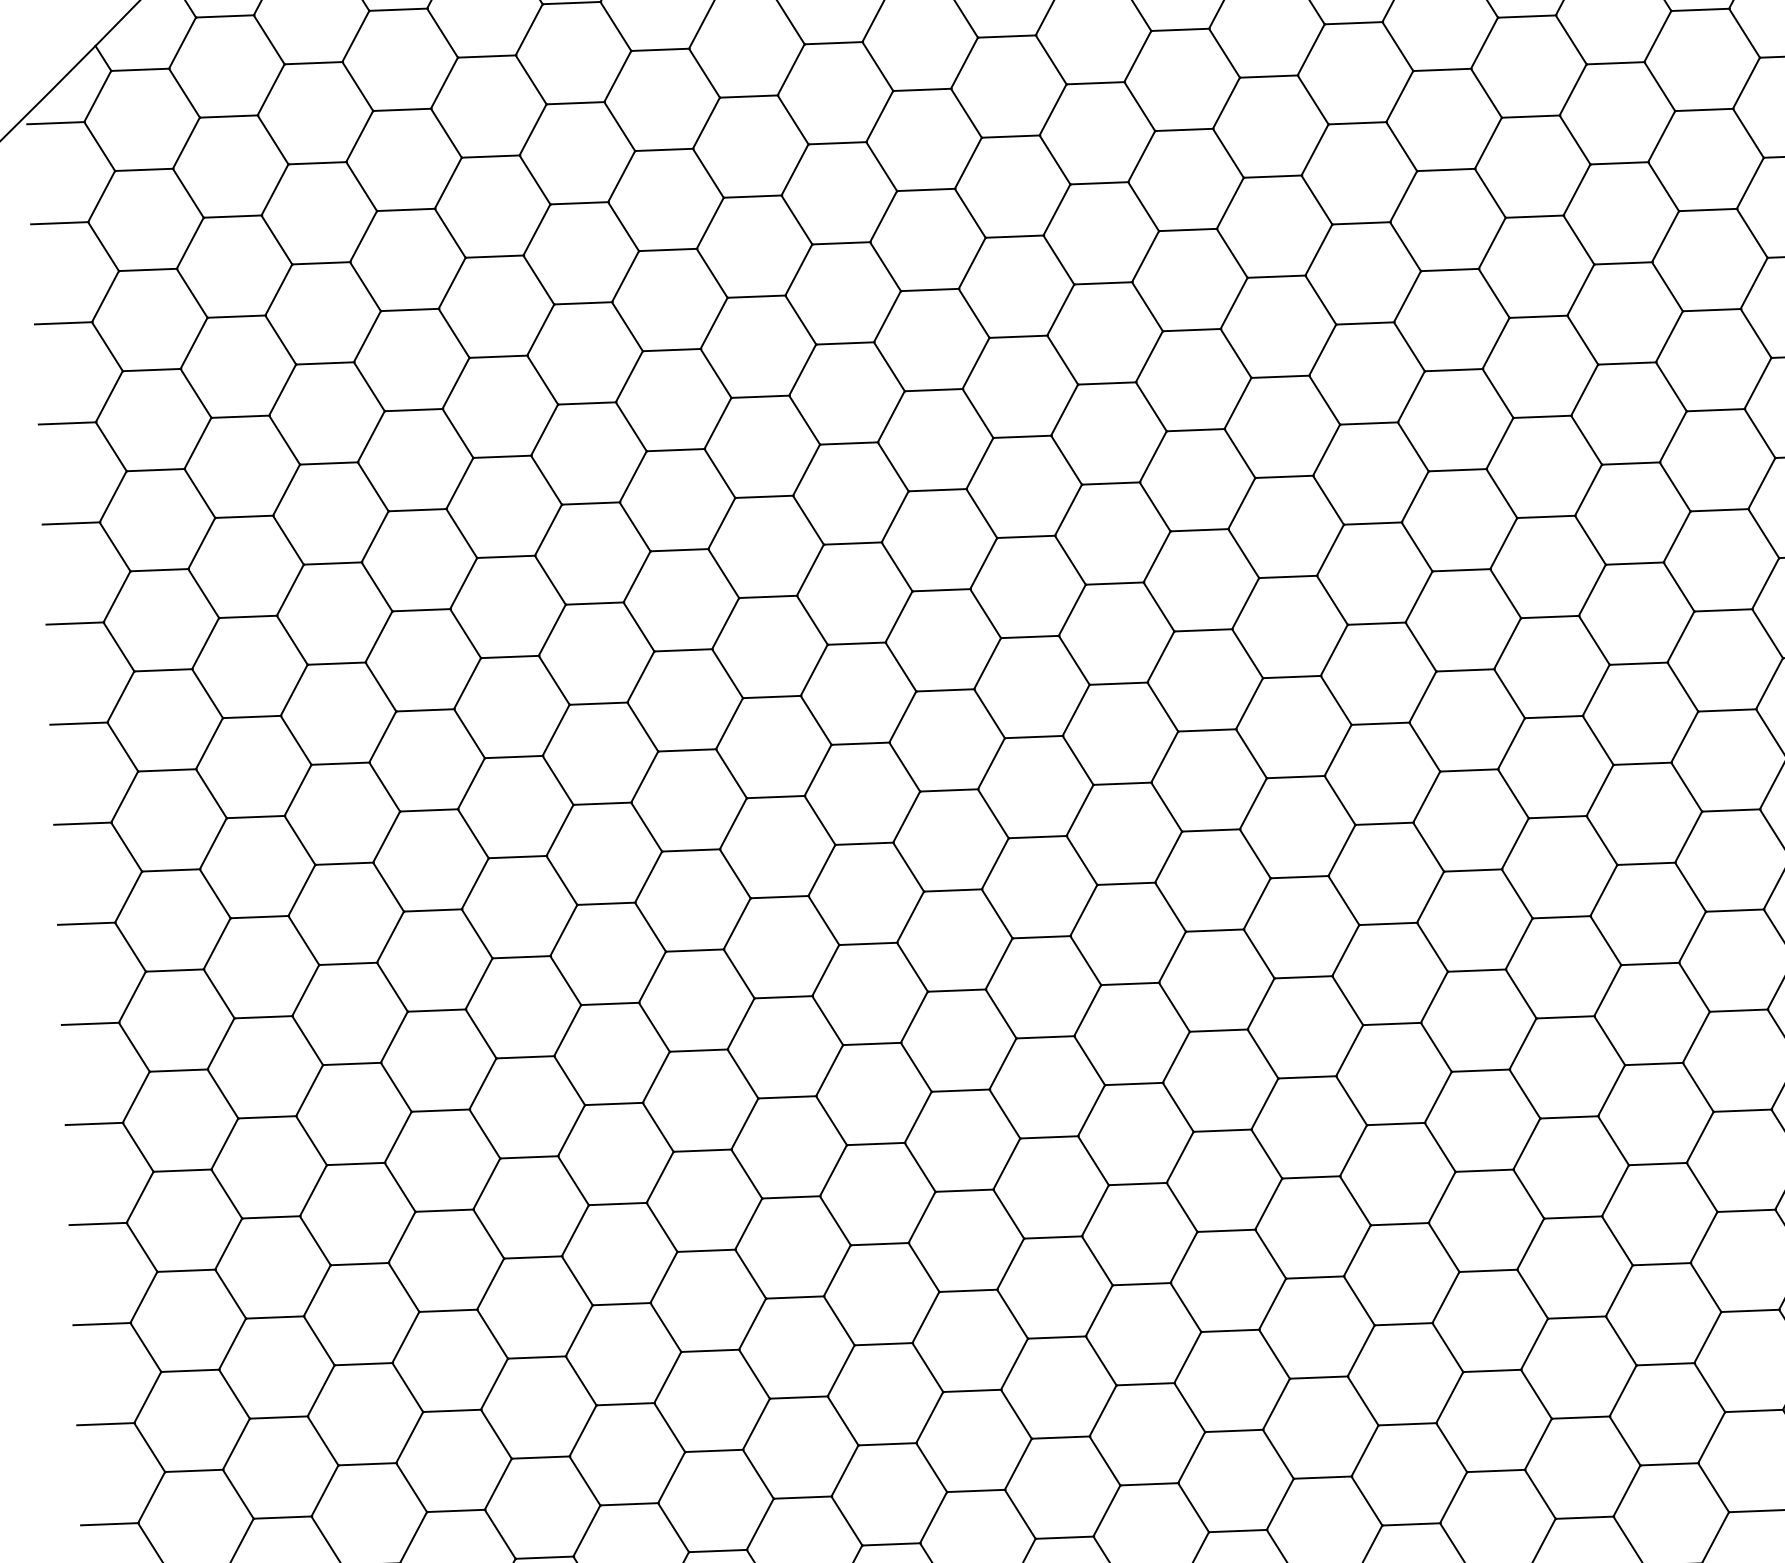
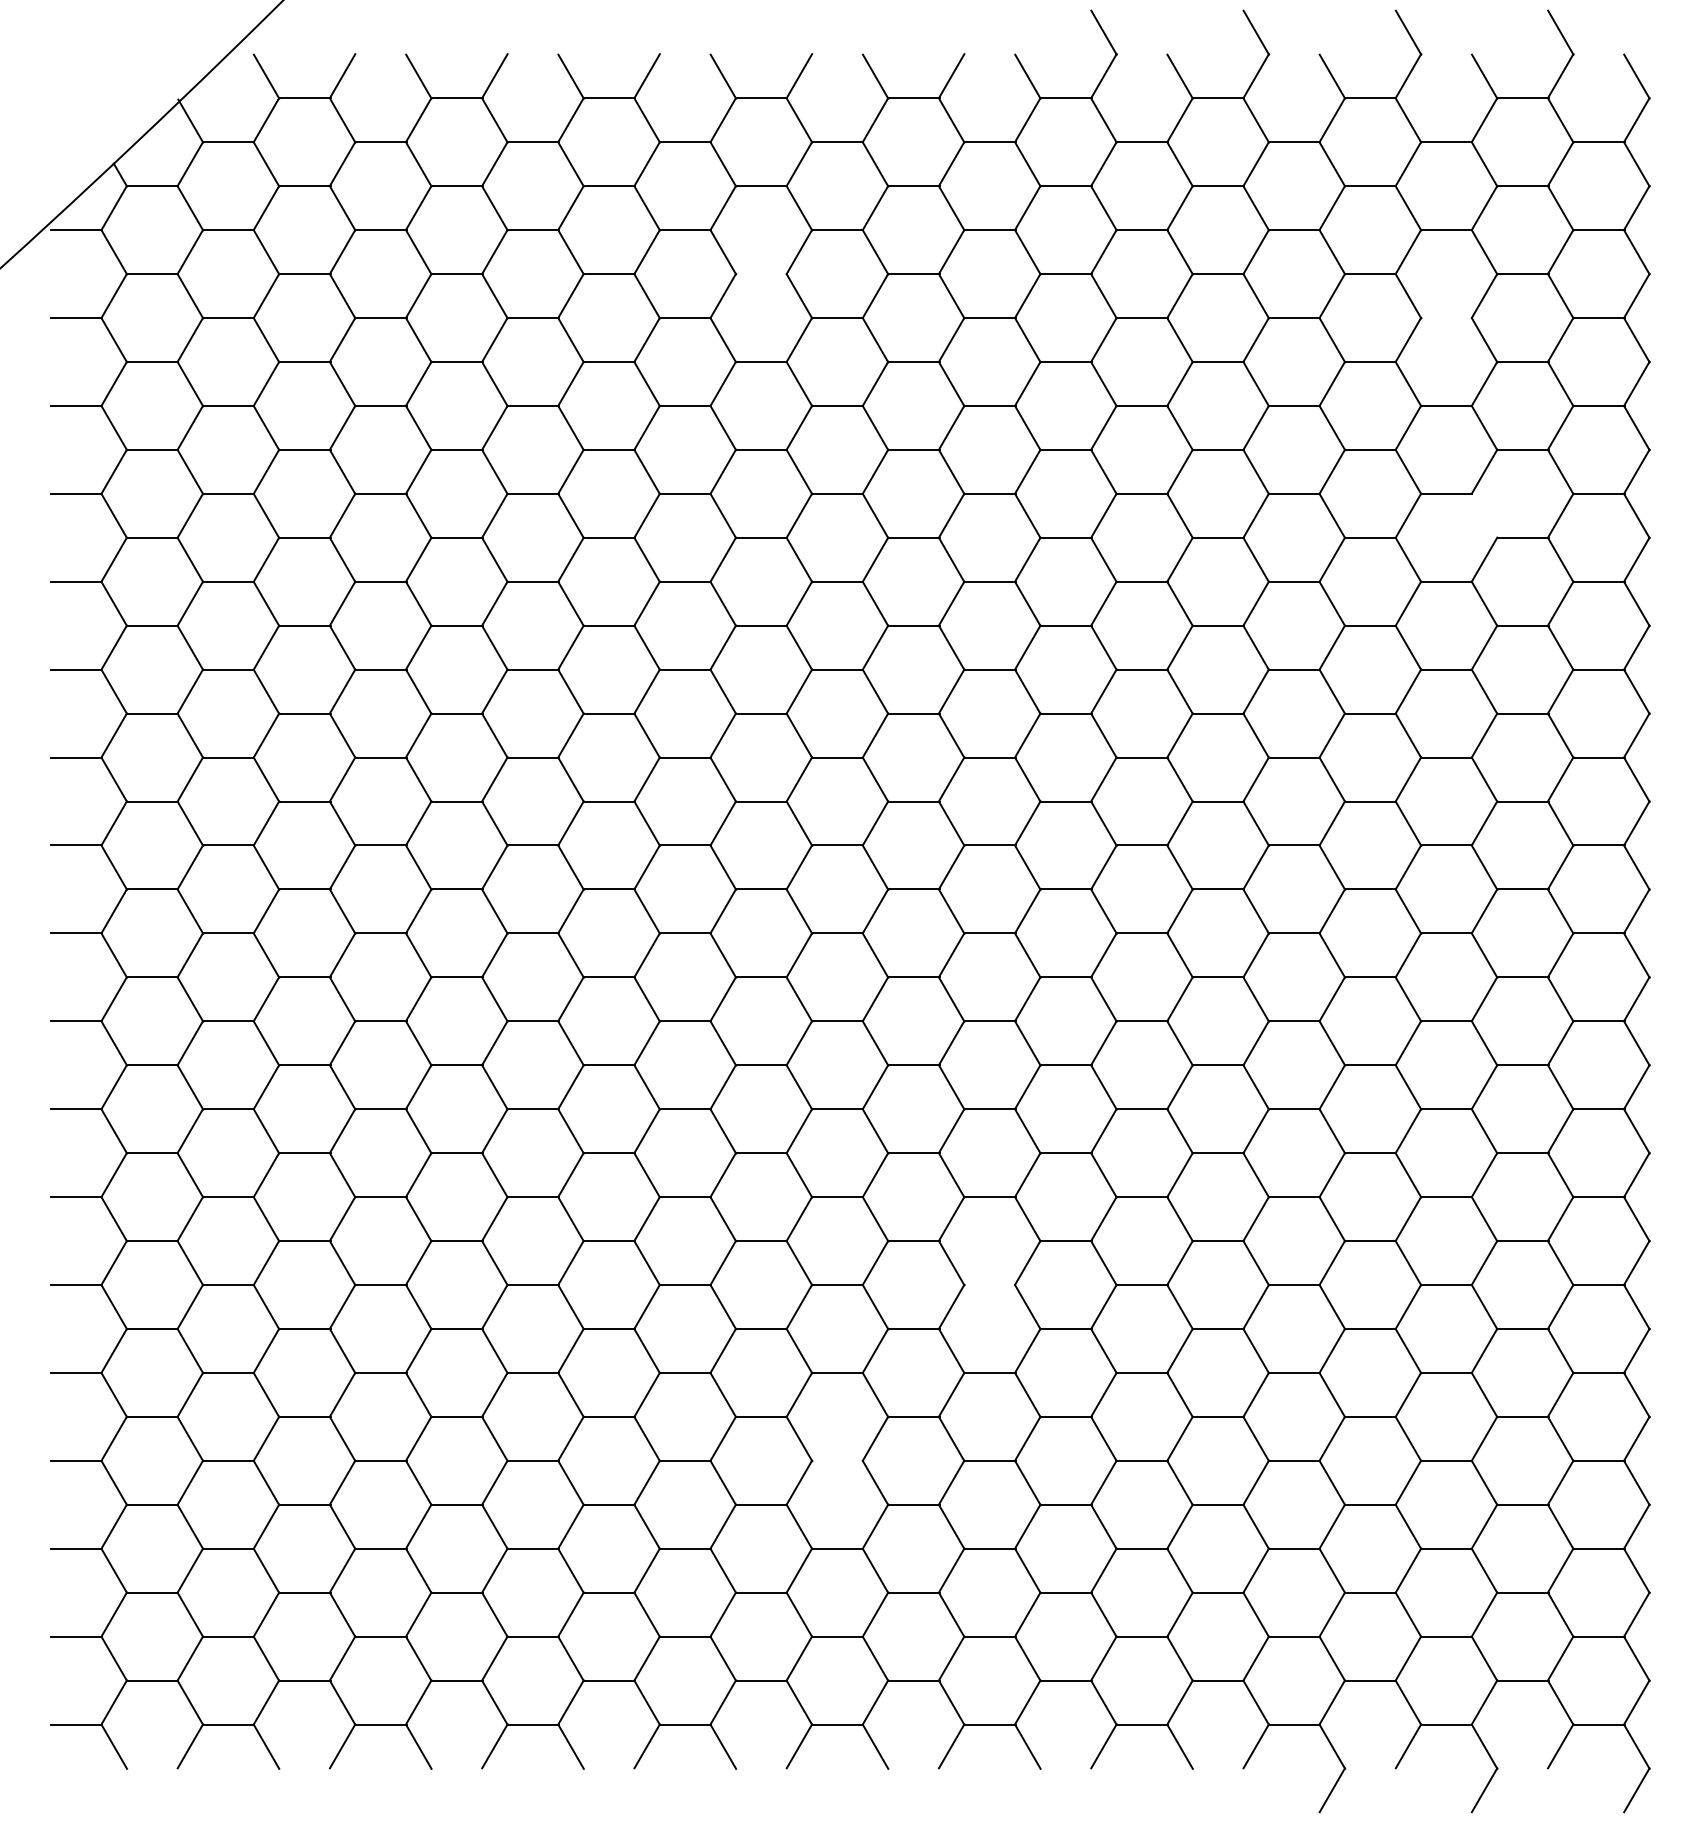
line: (837, 143) -> (761, 274), removed
line: (1619, 163) -> (1446, 318), removed
line: (1671, 387) -> (1484, 516), removed
line: (1141, 1284) -> (989, 1285), removed
line: (976, 1490) -> (837, 1460), removed

